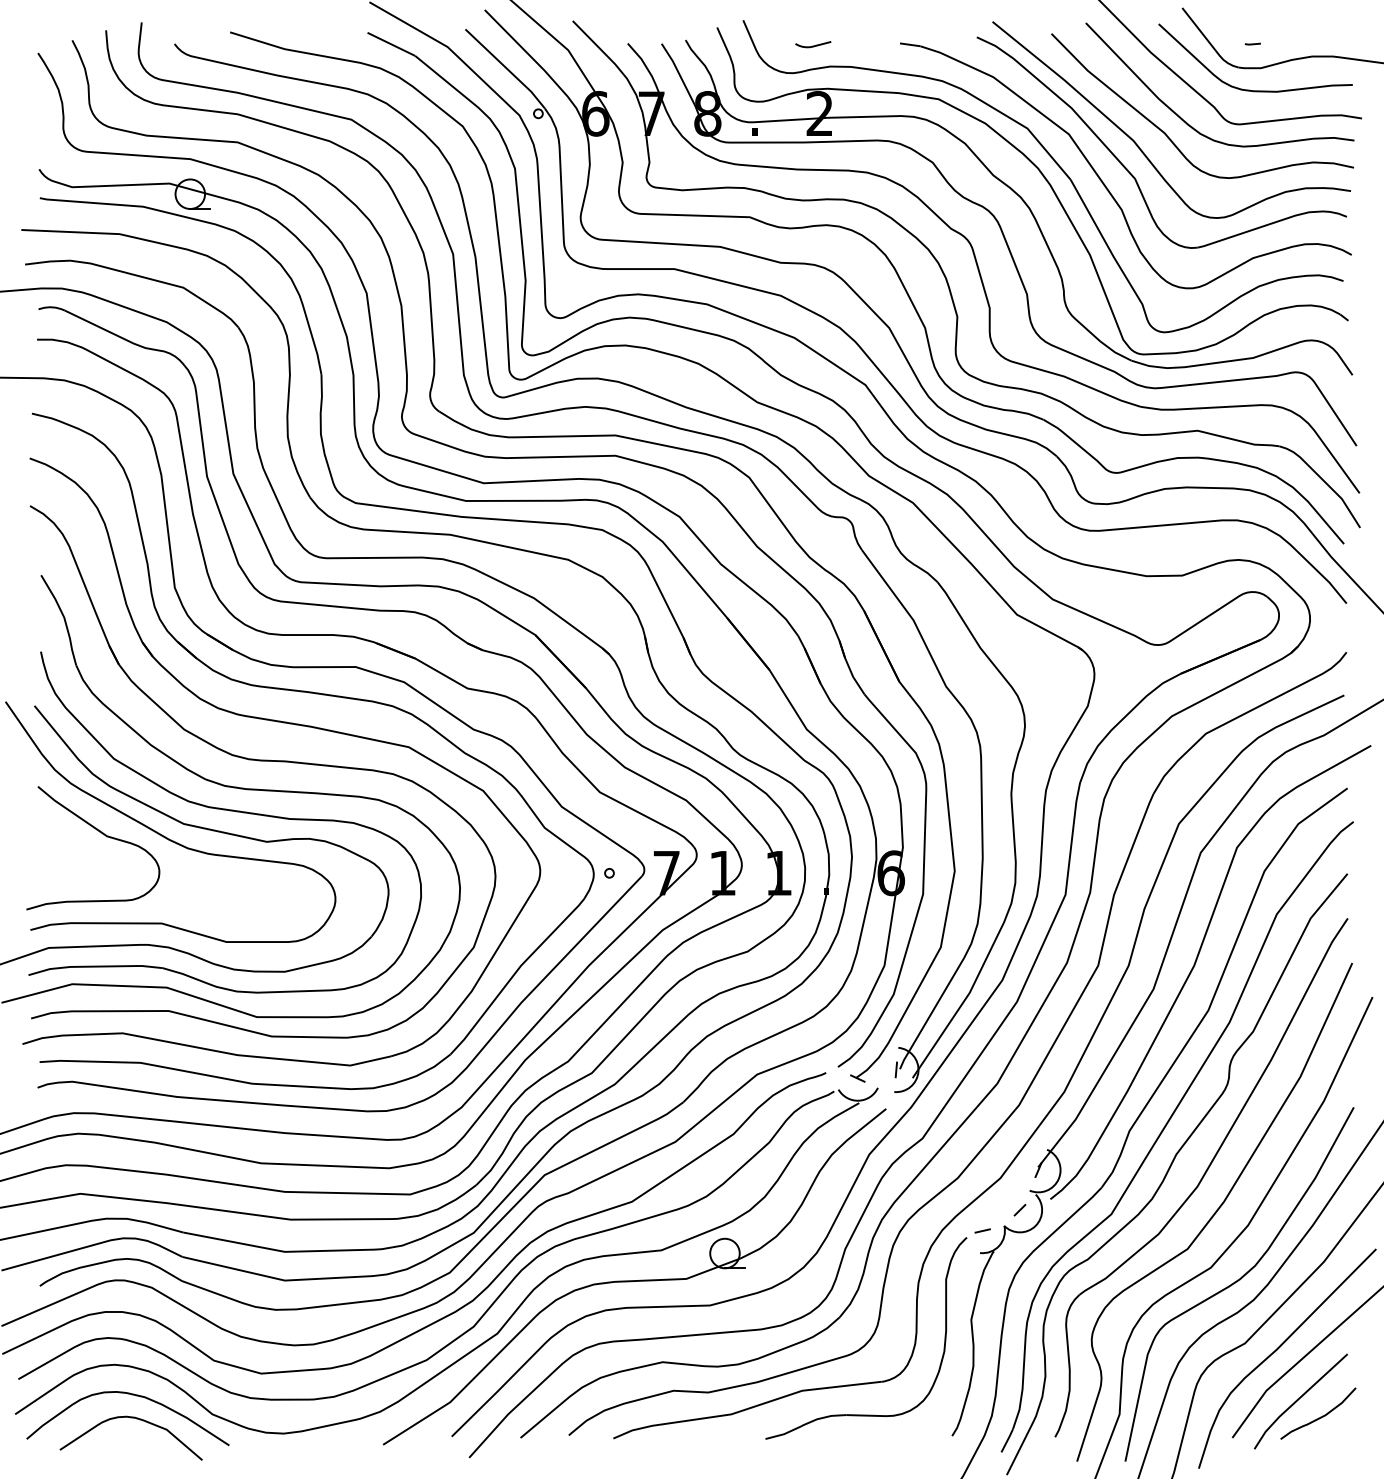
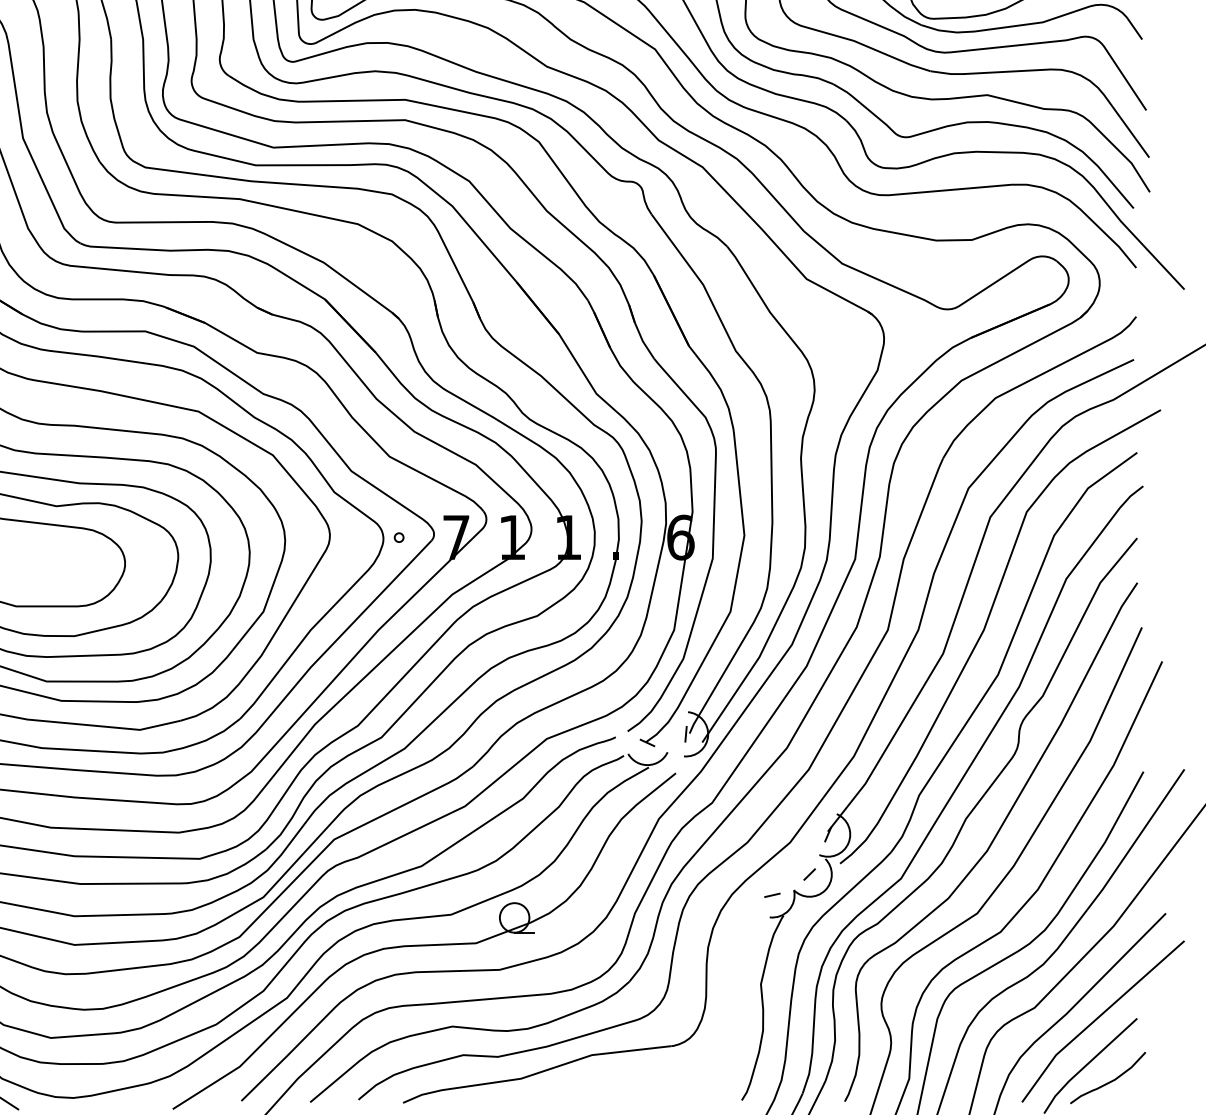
part: (866, 1414) -> (656, 1078), removed

